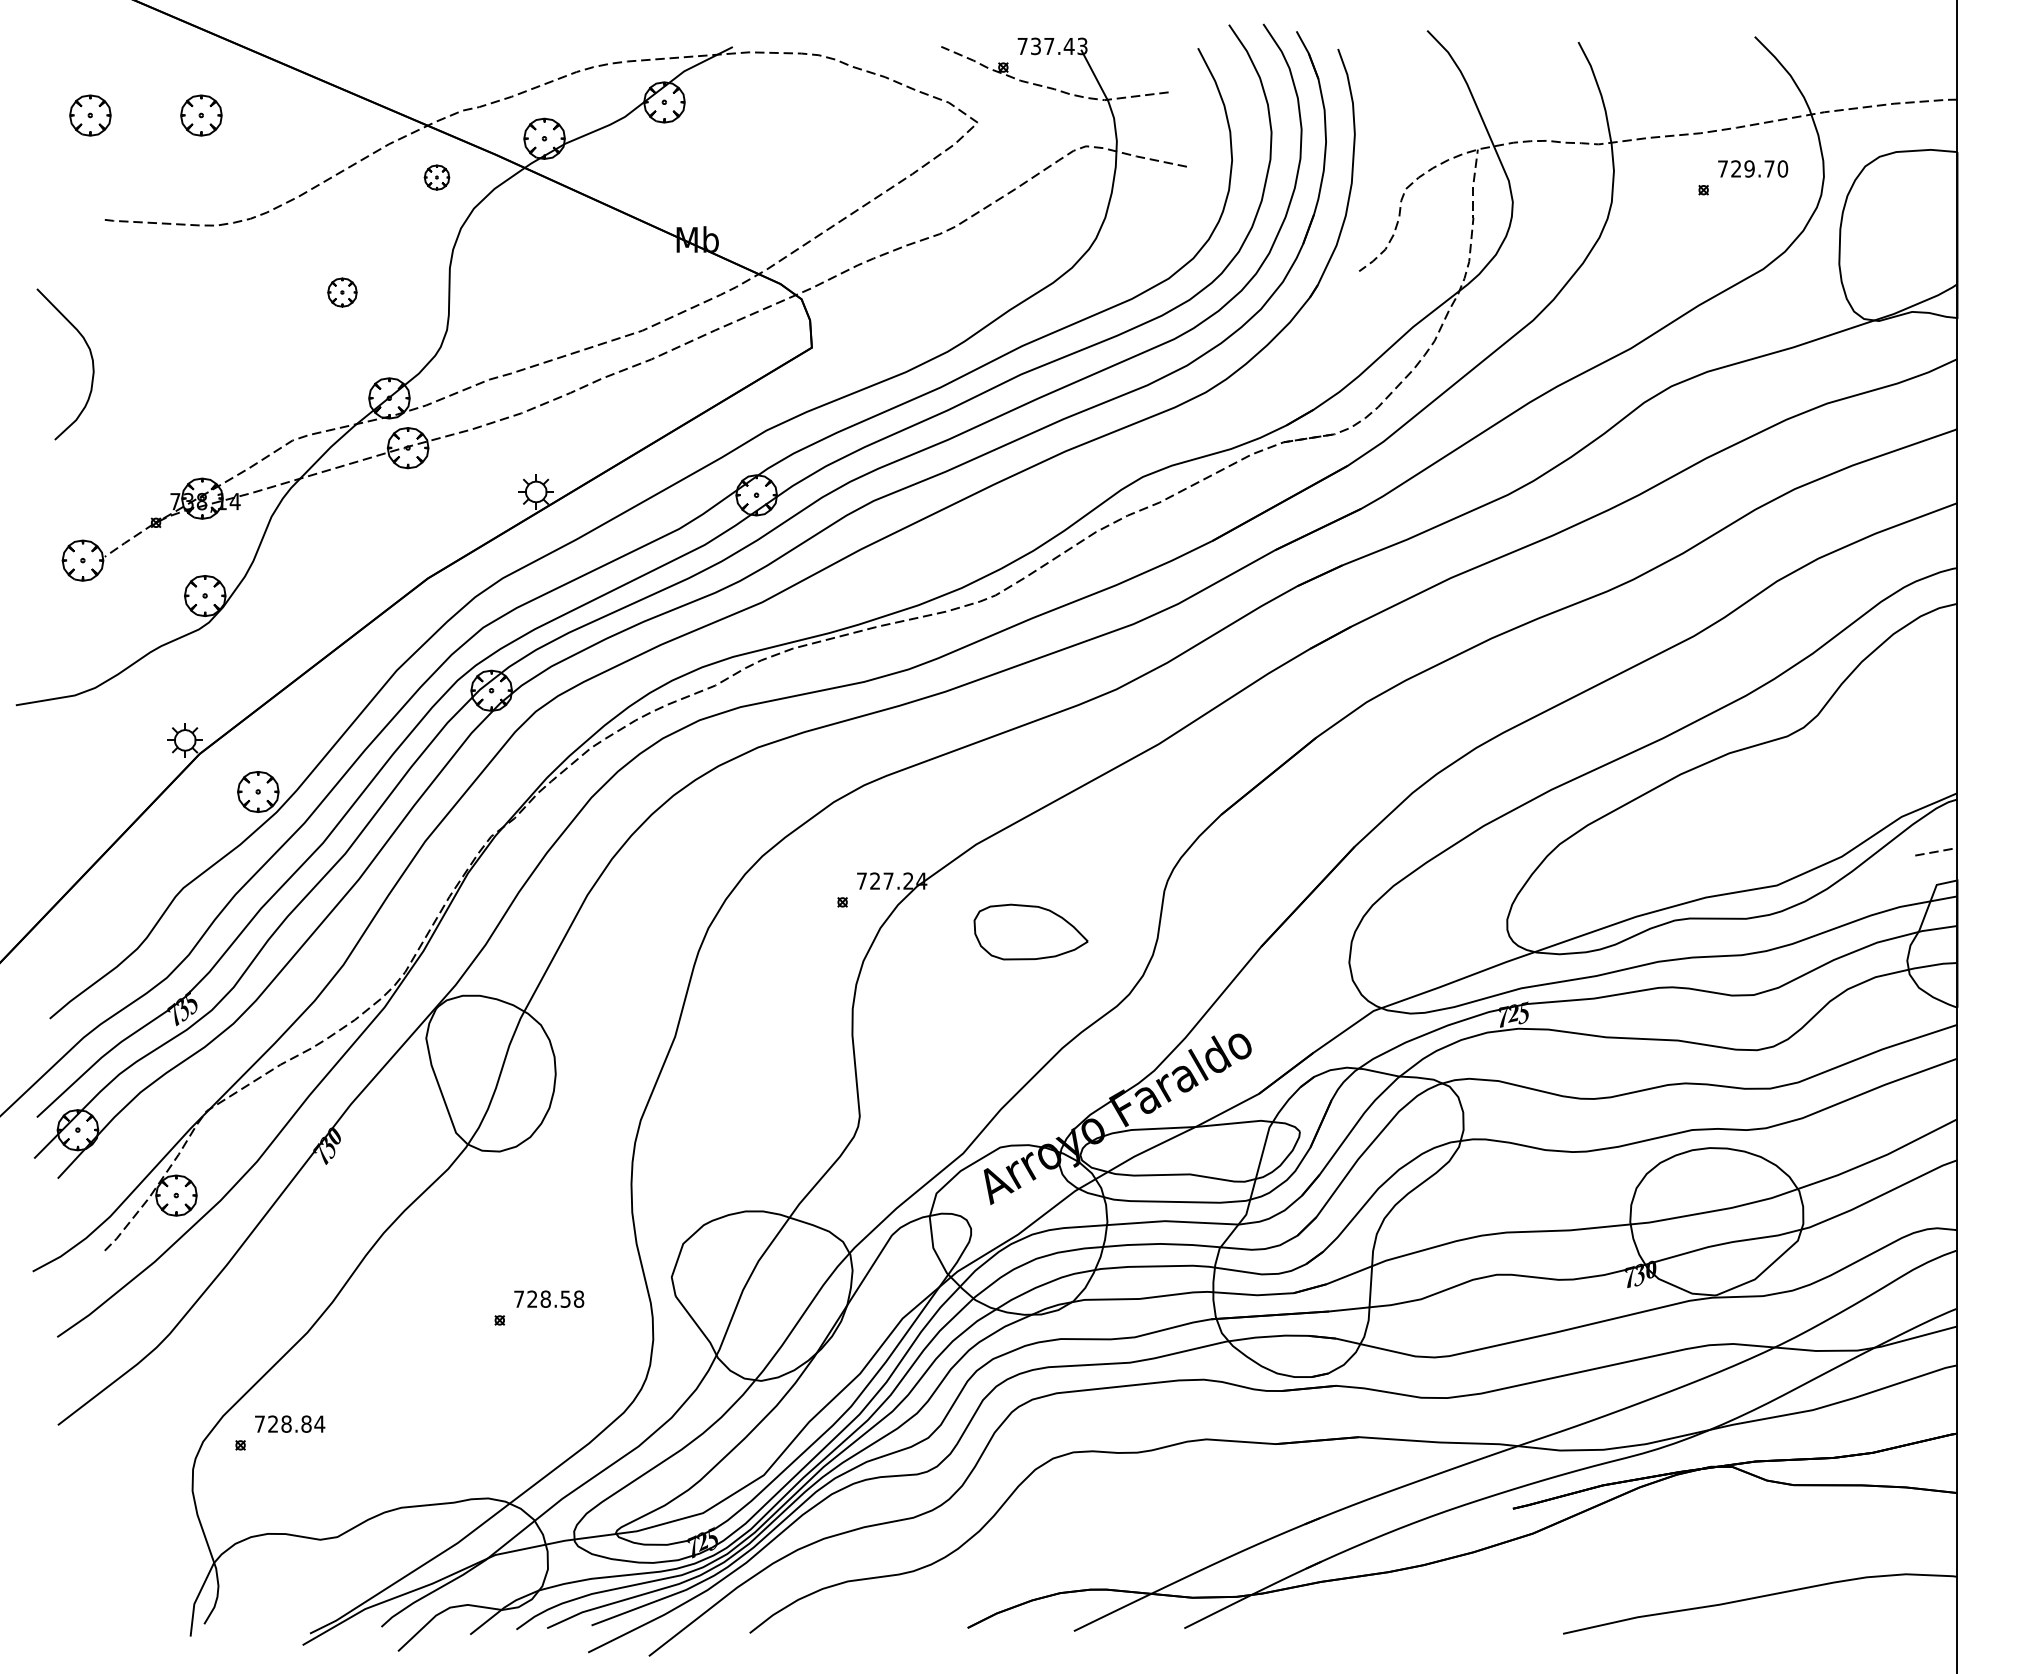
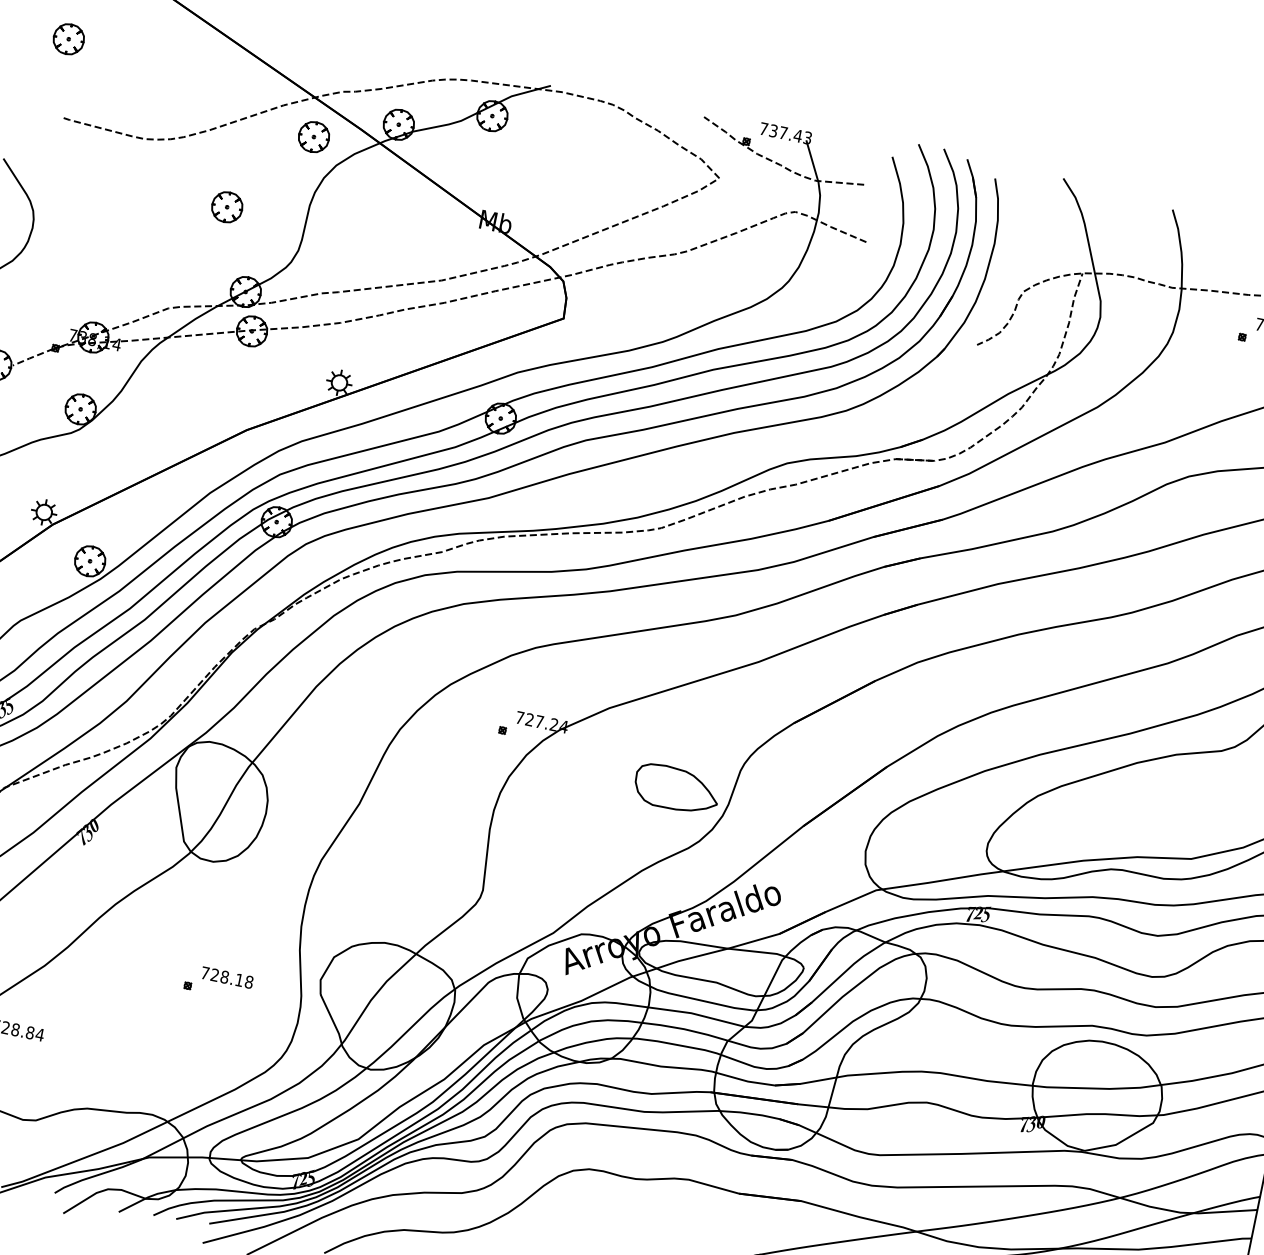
part: (201, 115) -> (150, 55), removed
part: (436, 177) -> (313, 136), size x1.67
part: (342, 292) -> (227, 207), size x1.43
part: (1030, 931) -> (676, 788), moved
text: (565, 1298) -> (239, 979), 728.58 -> 728.18

